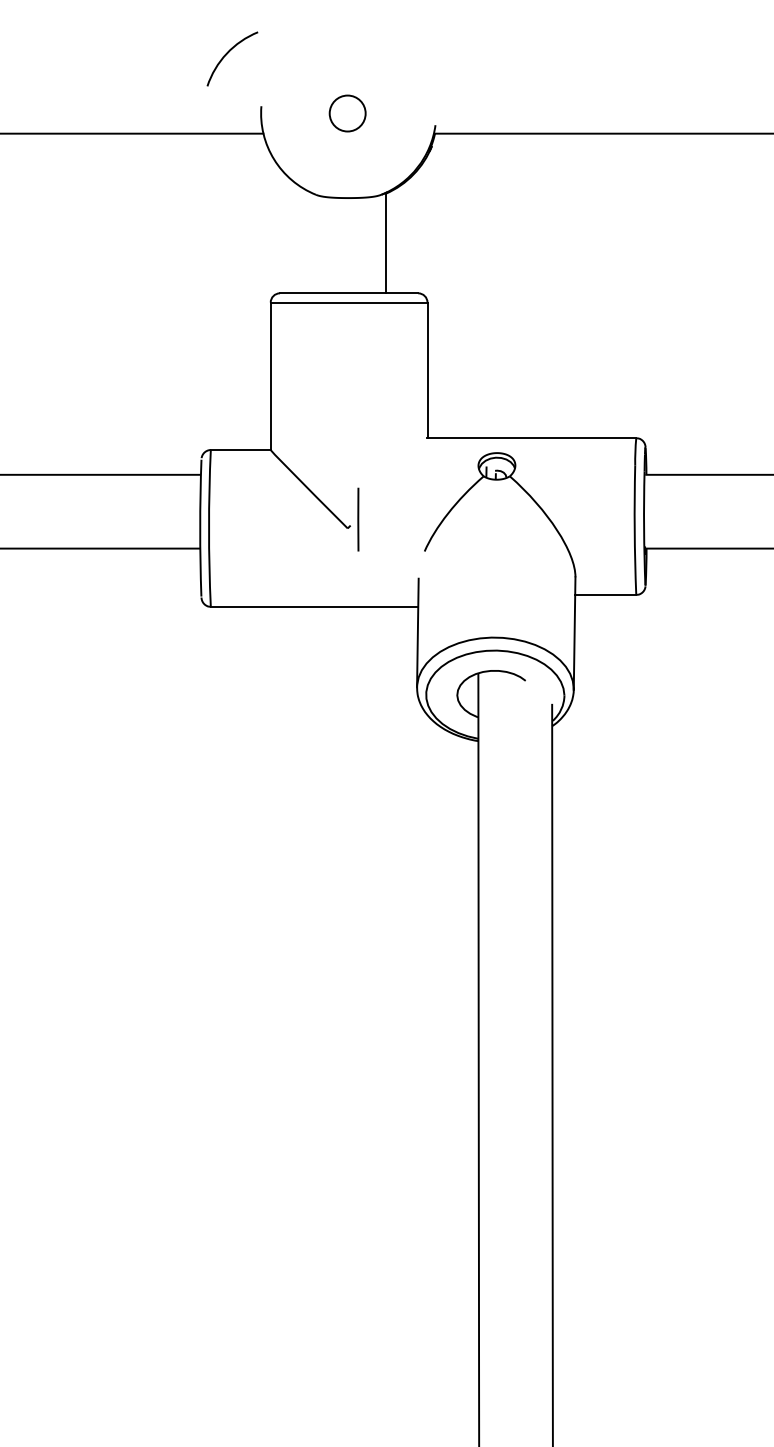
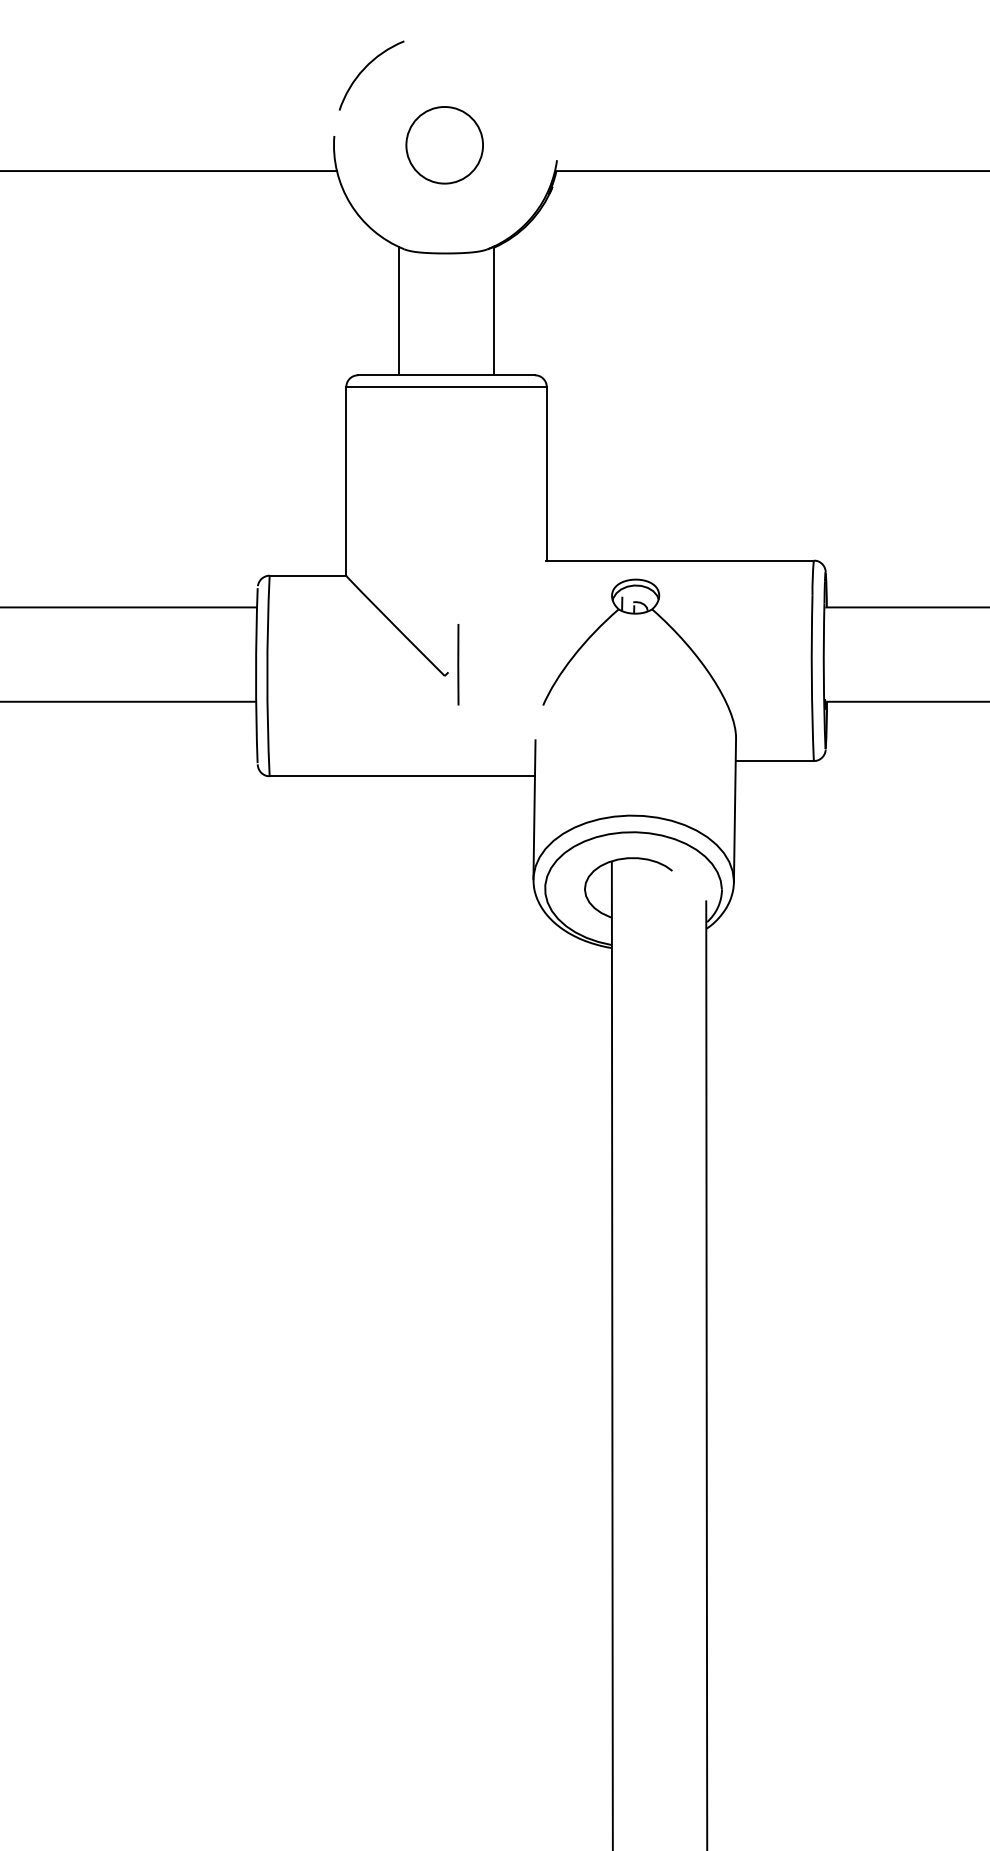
arc: (228, 53) -> (366, 68), moved
circle: (347, 113) -> (444, 145), size x1.67
line: (312, 243) -> (399, 311), added

